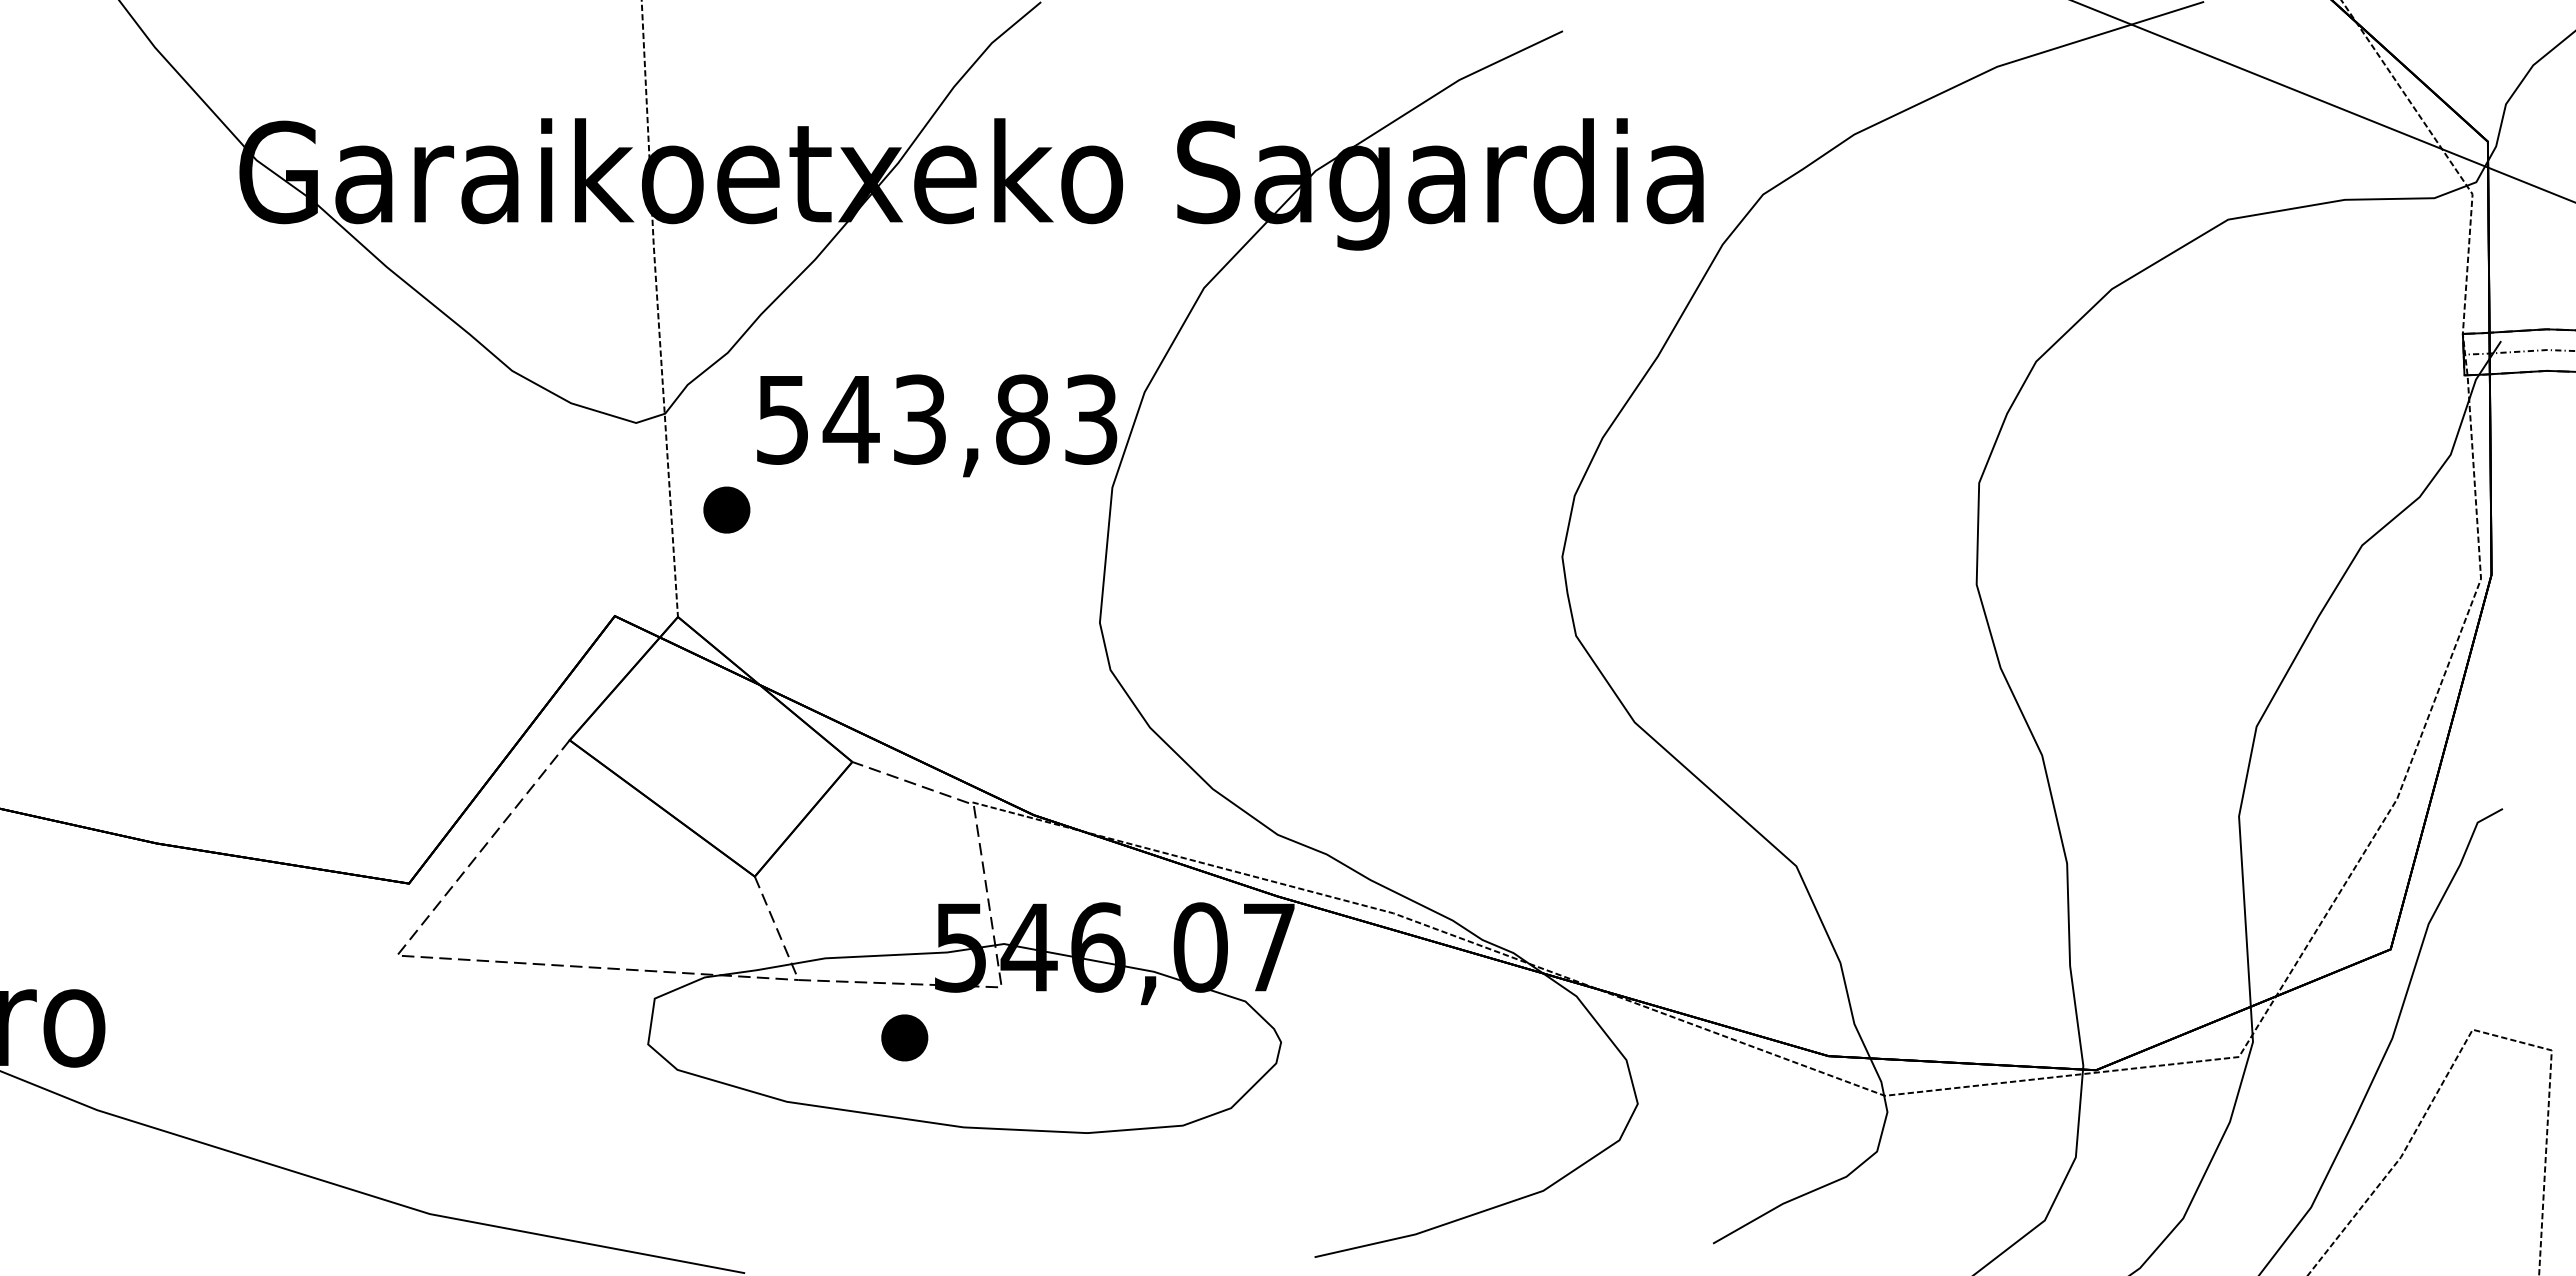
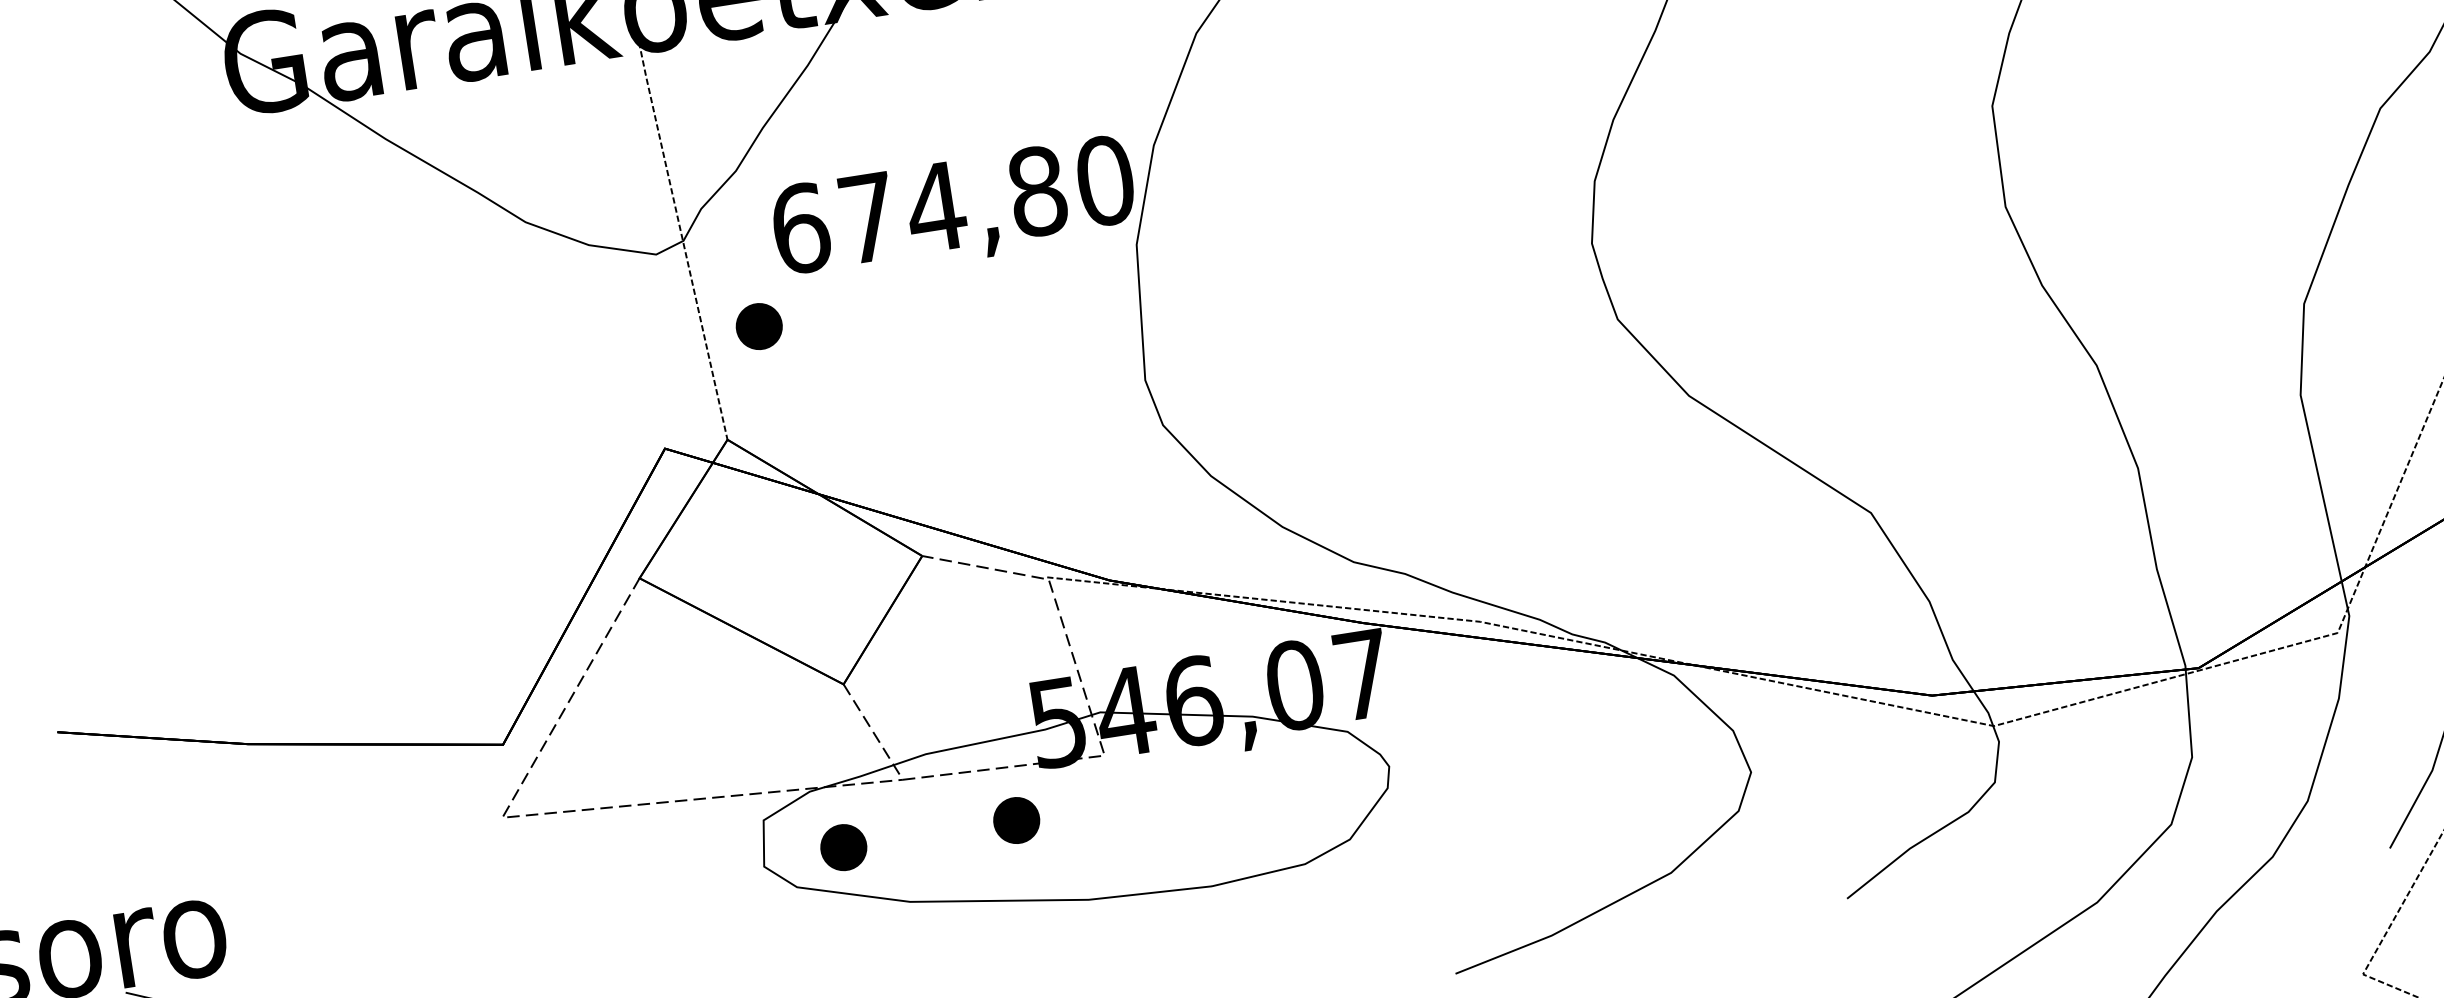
text: (937, 419) -> (953, 204), 543,83 -> 674,80
part: (729, 1037) -> (843, 847), added

